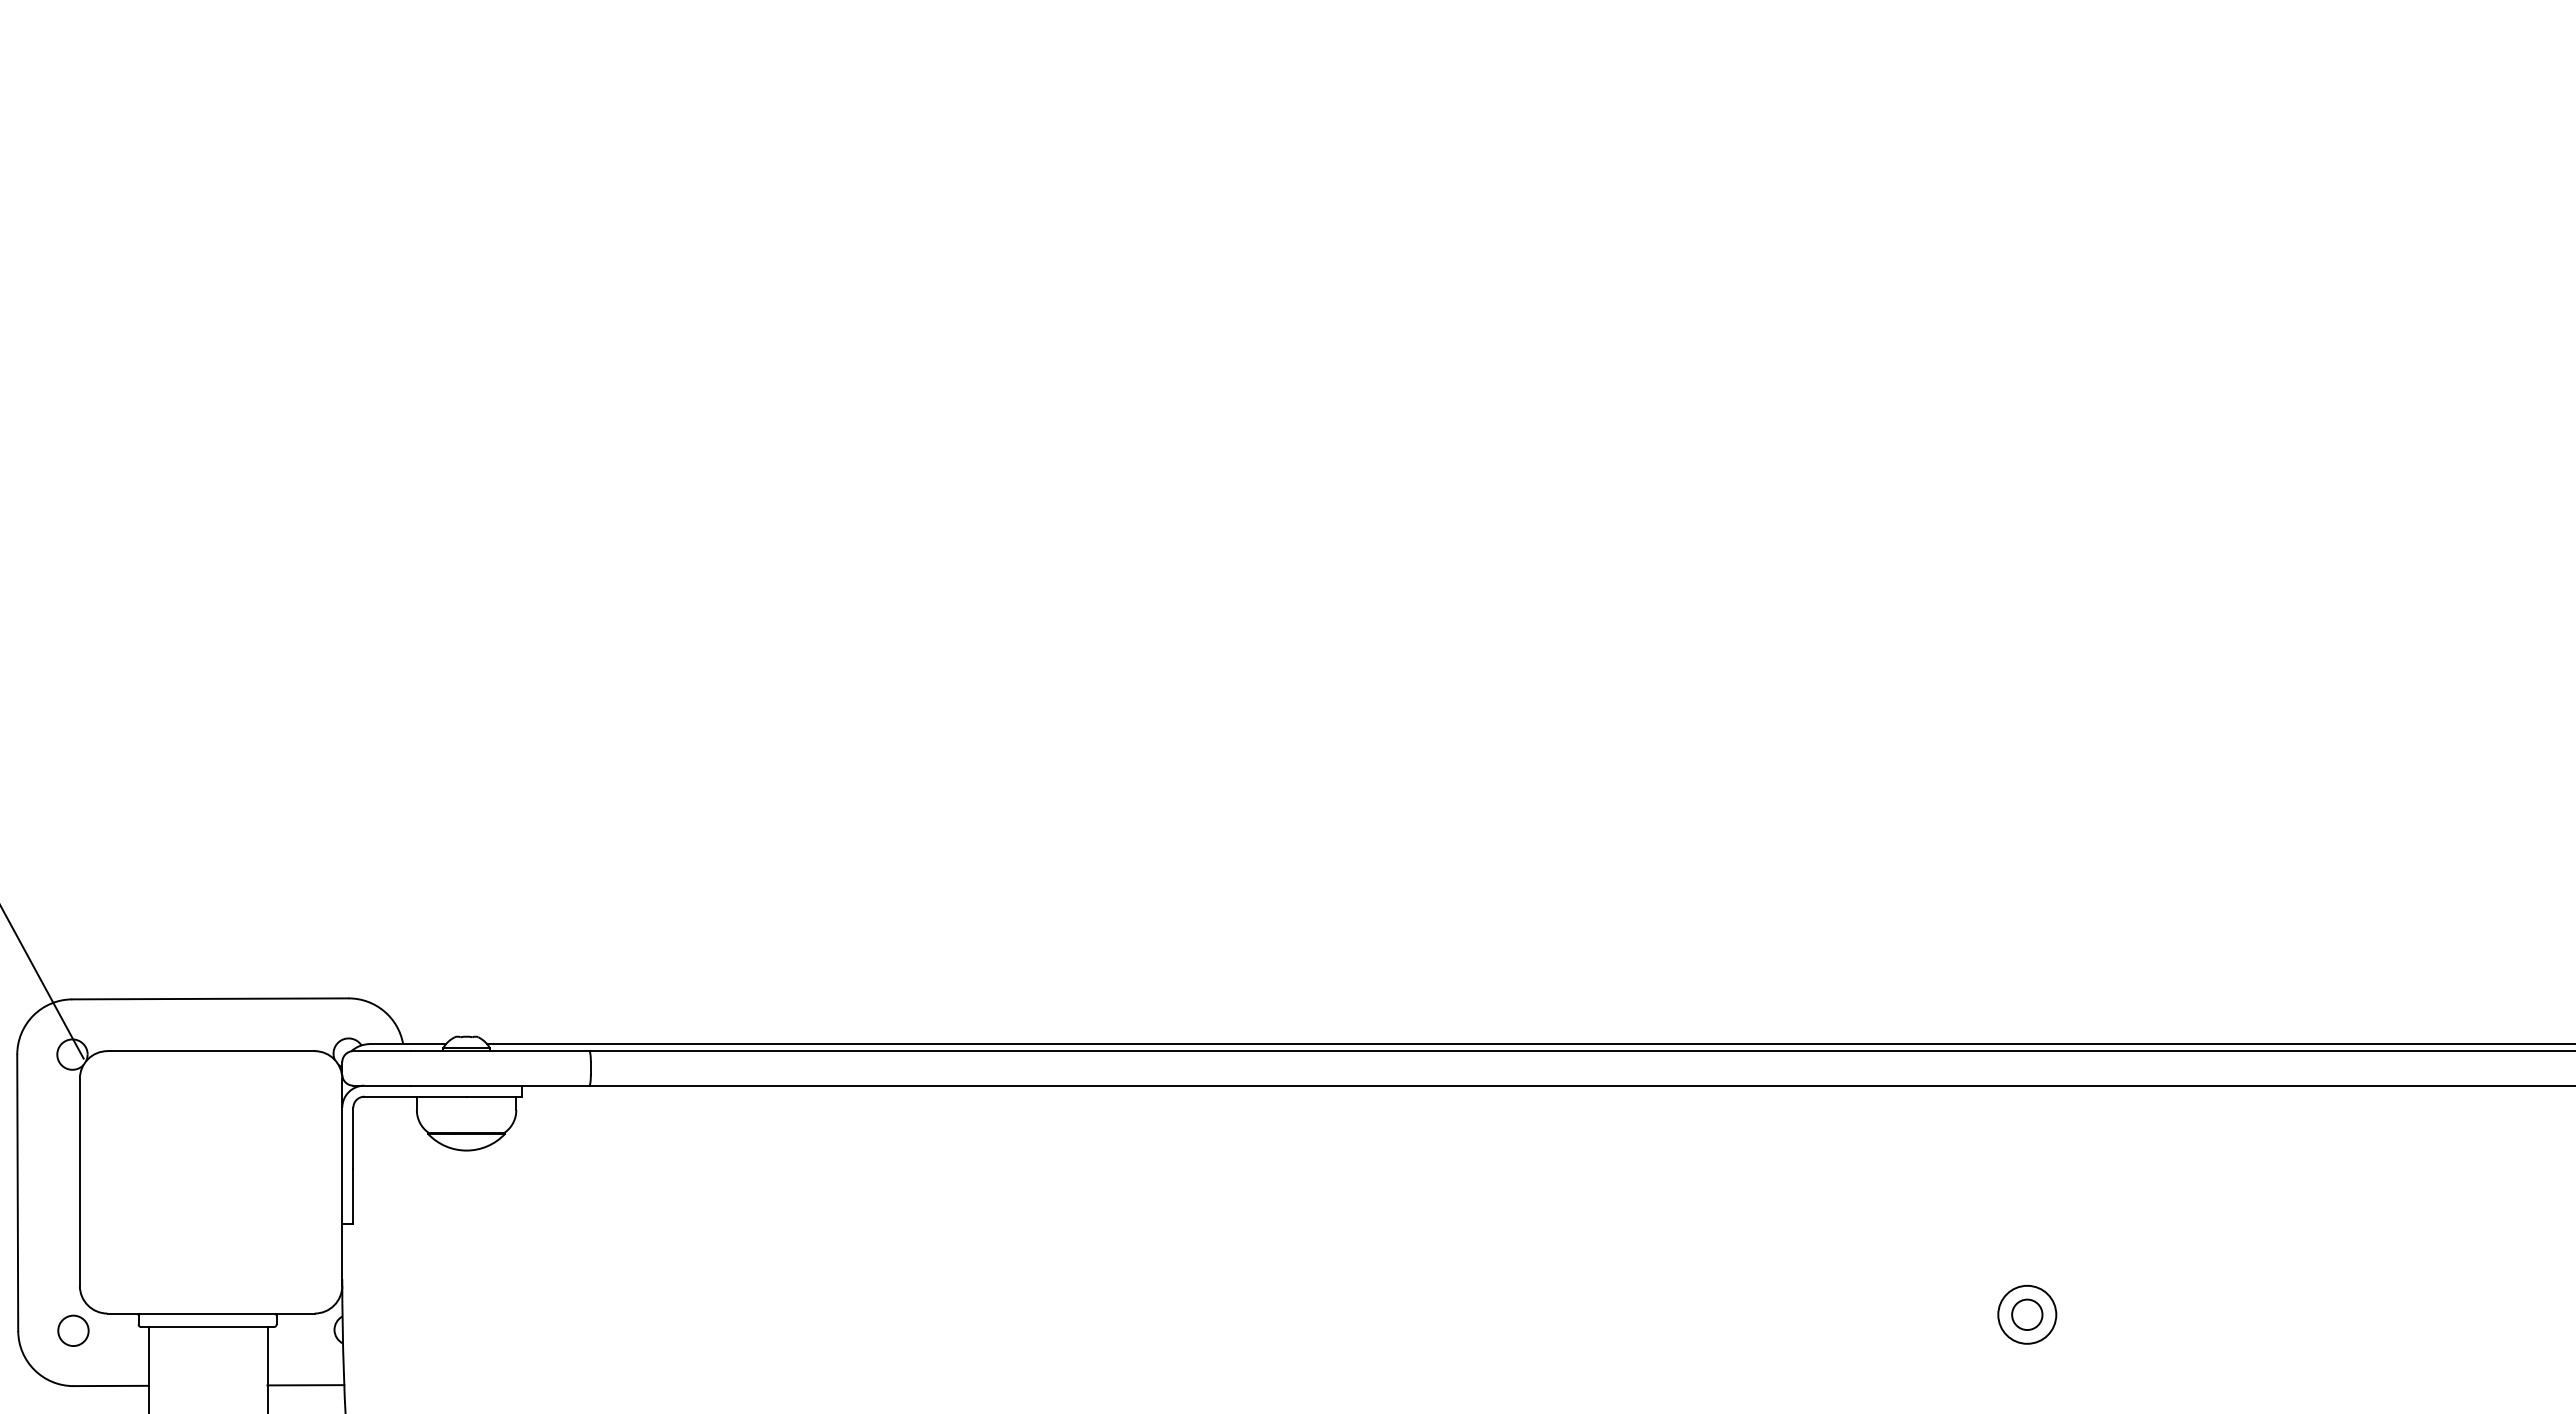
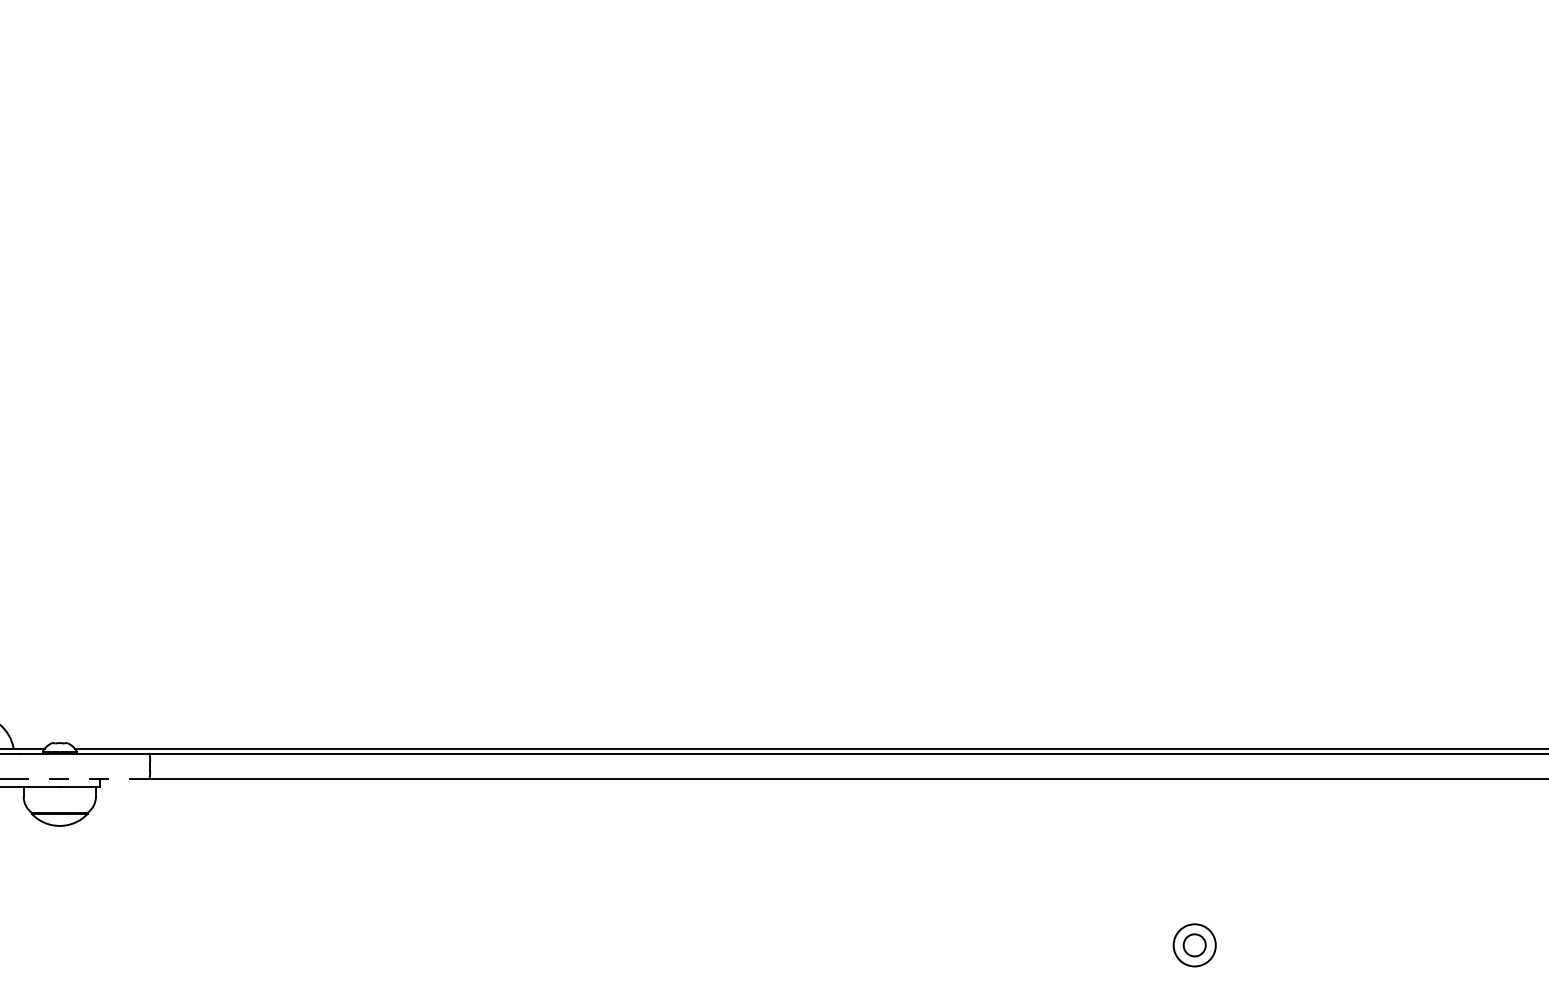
line: (499, 1085) -> (83, 778), solid -> dashed

